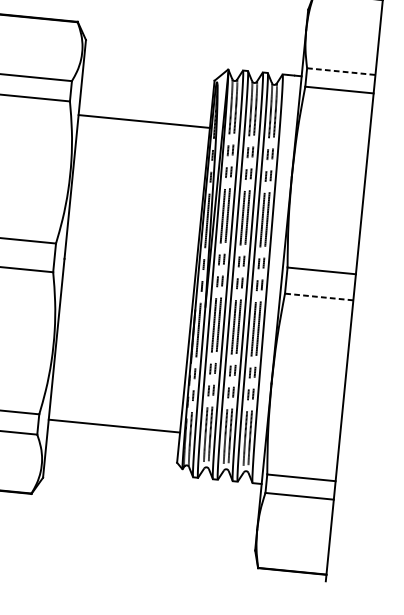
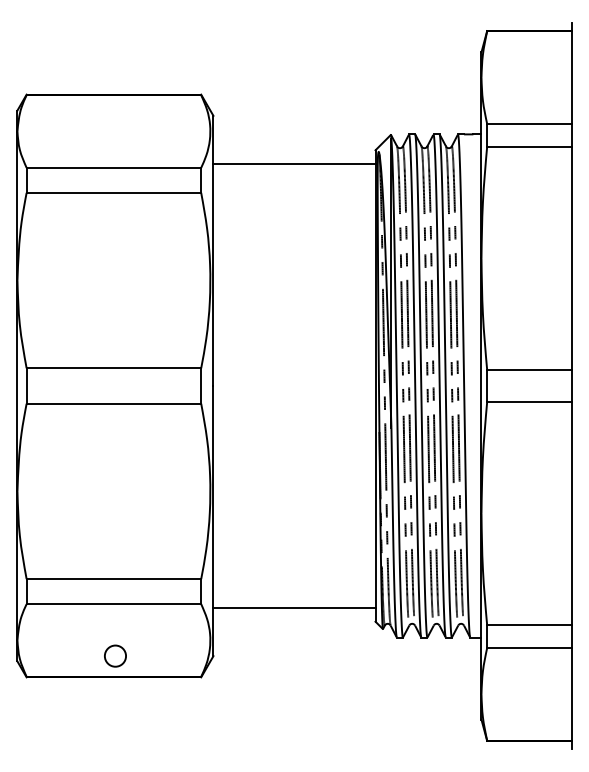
line: (341, 71) -> (529, 123), dashed -> solid
line: (144, 121) -> (294, 163), moved
line: (318, 297) -> (528, 402), dashed -> solid
line: (114, 426) -> (294, 608), moved

